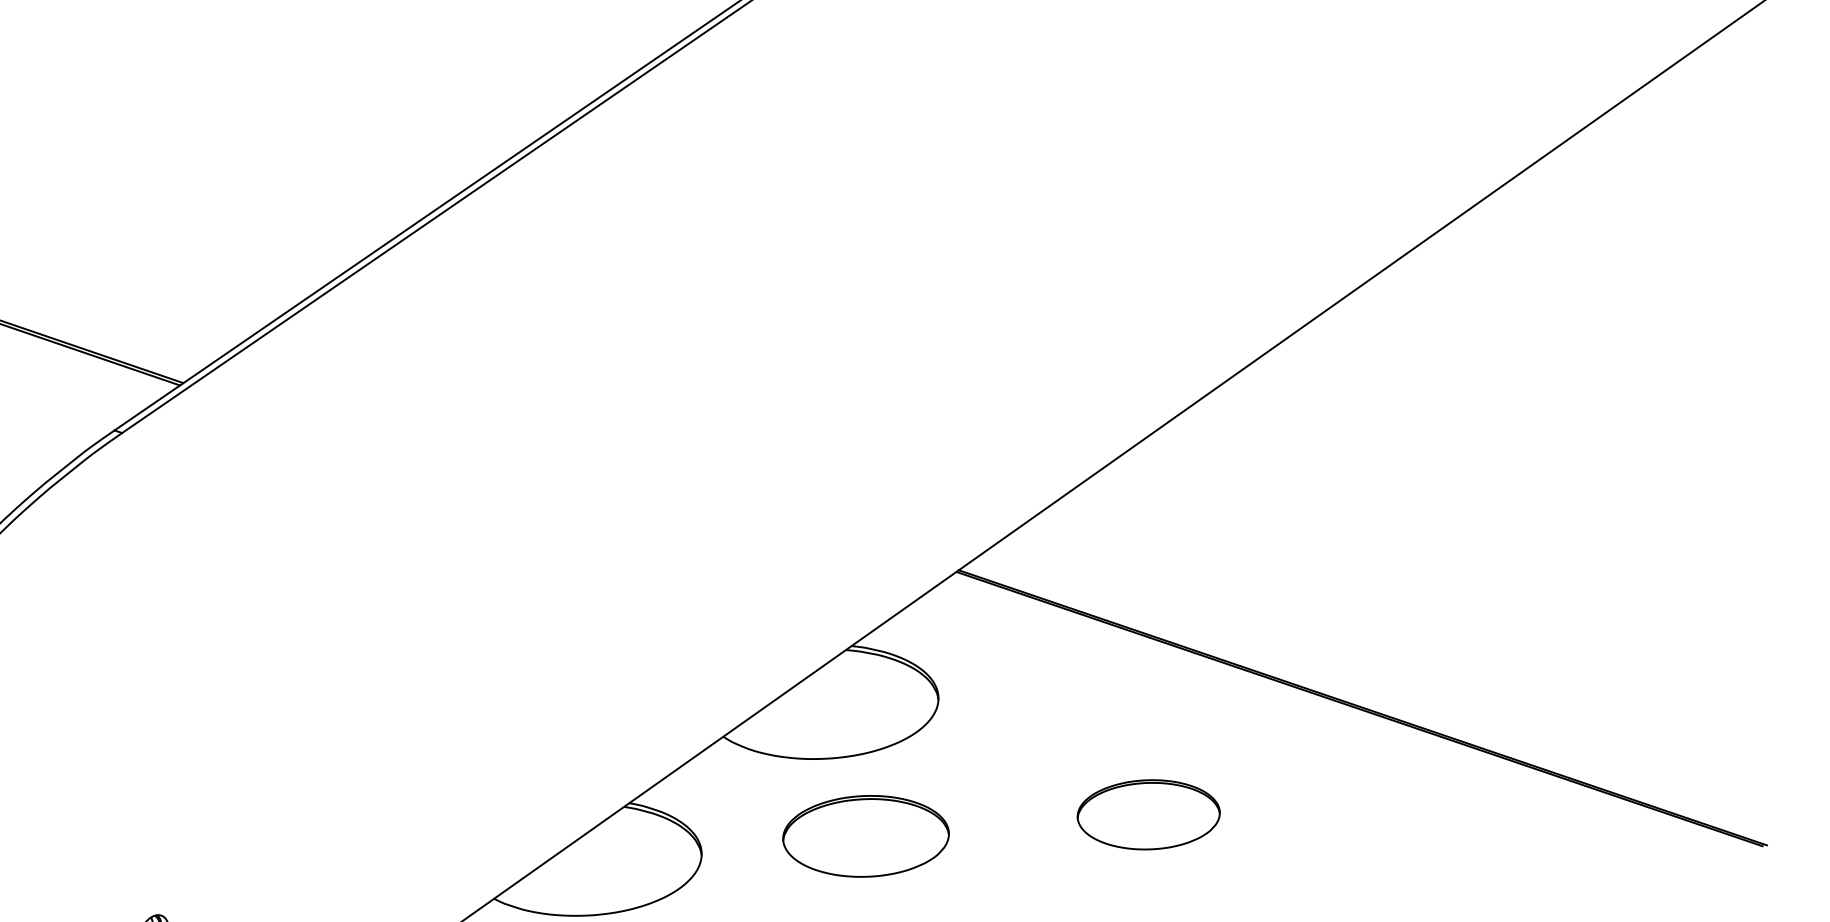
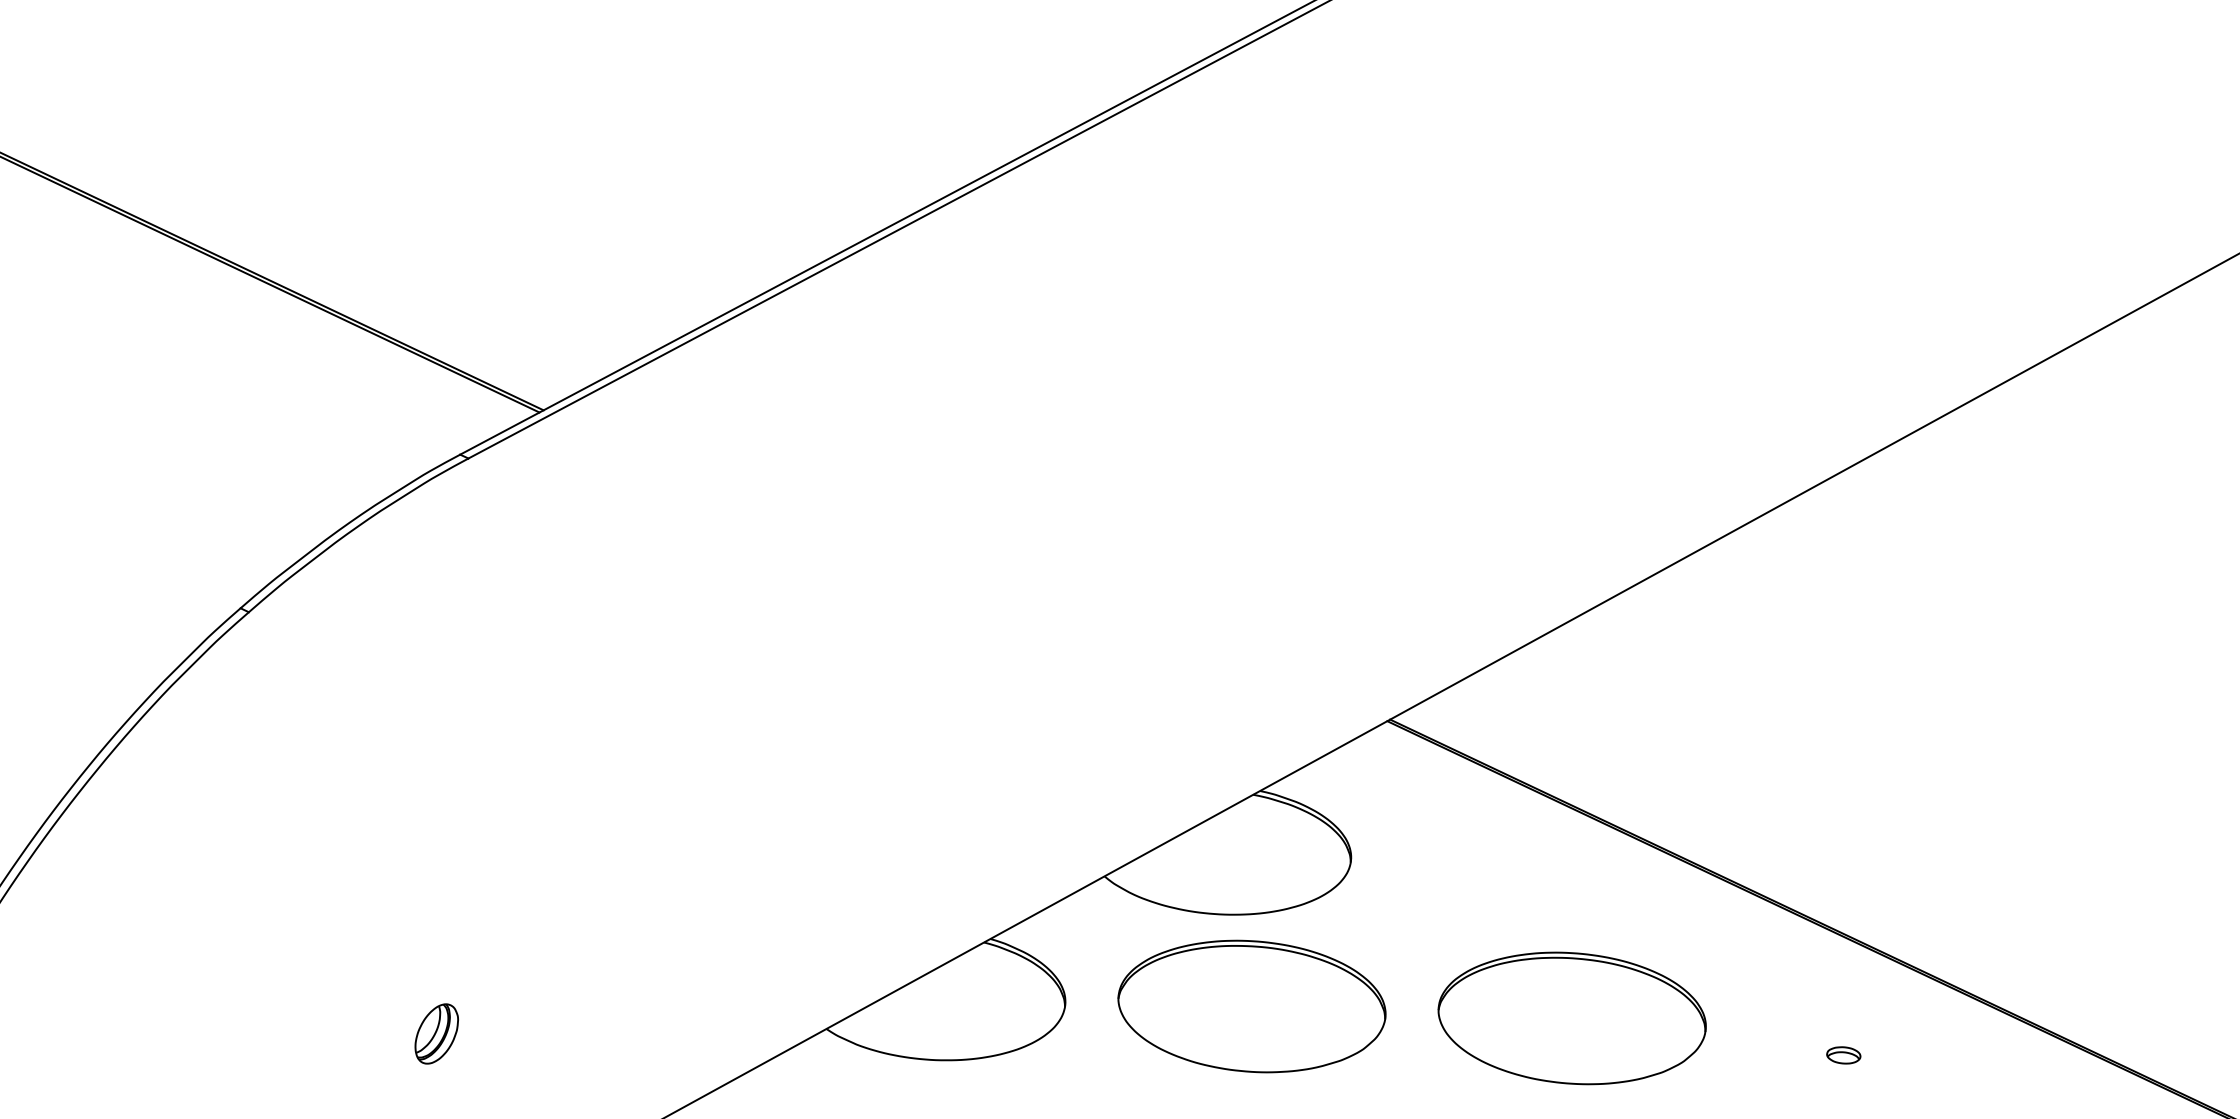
part: (1148, 814) -> (1571, 1018), size x1.67
part: (1391, 820) -> (1843, 1055), added
part: (865, 836) -> (1251, 1006), size x1.43

